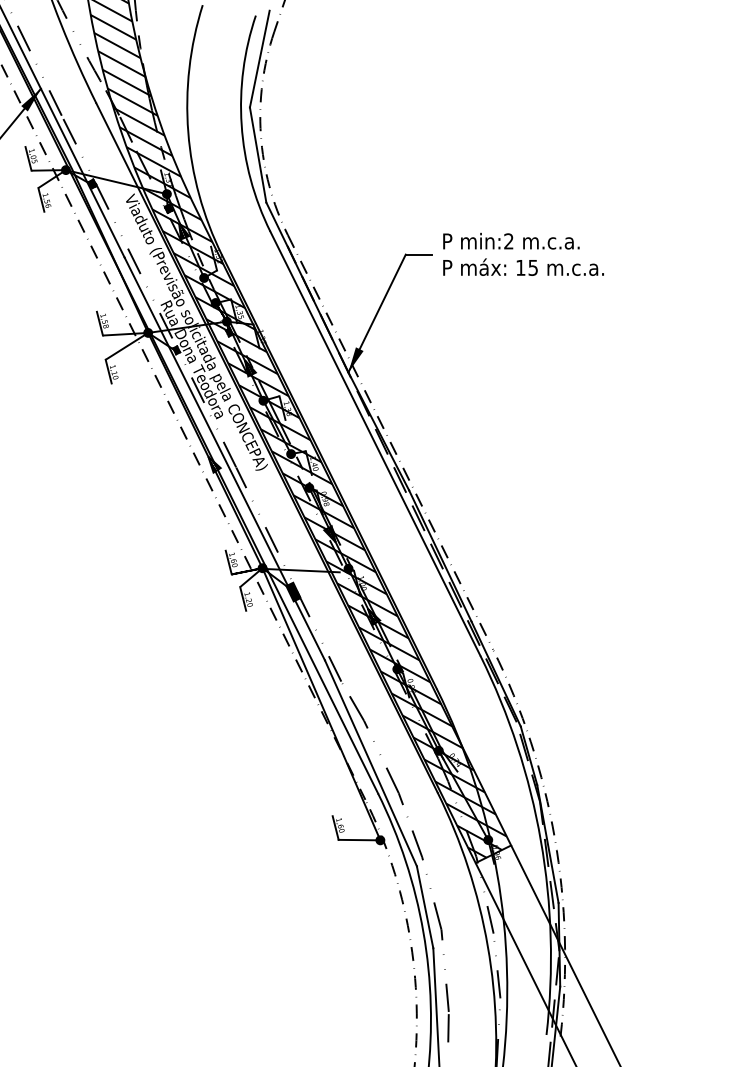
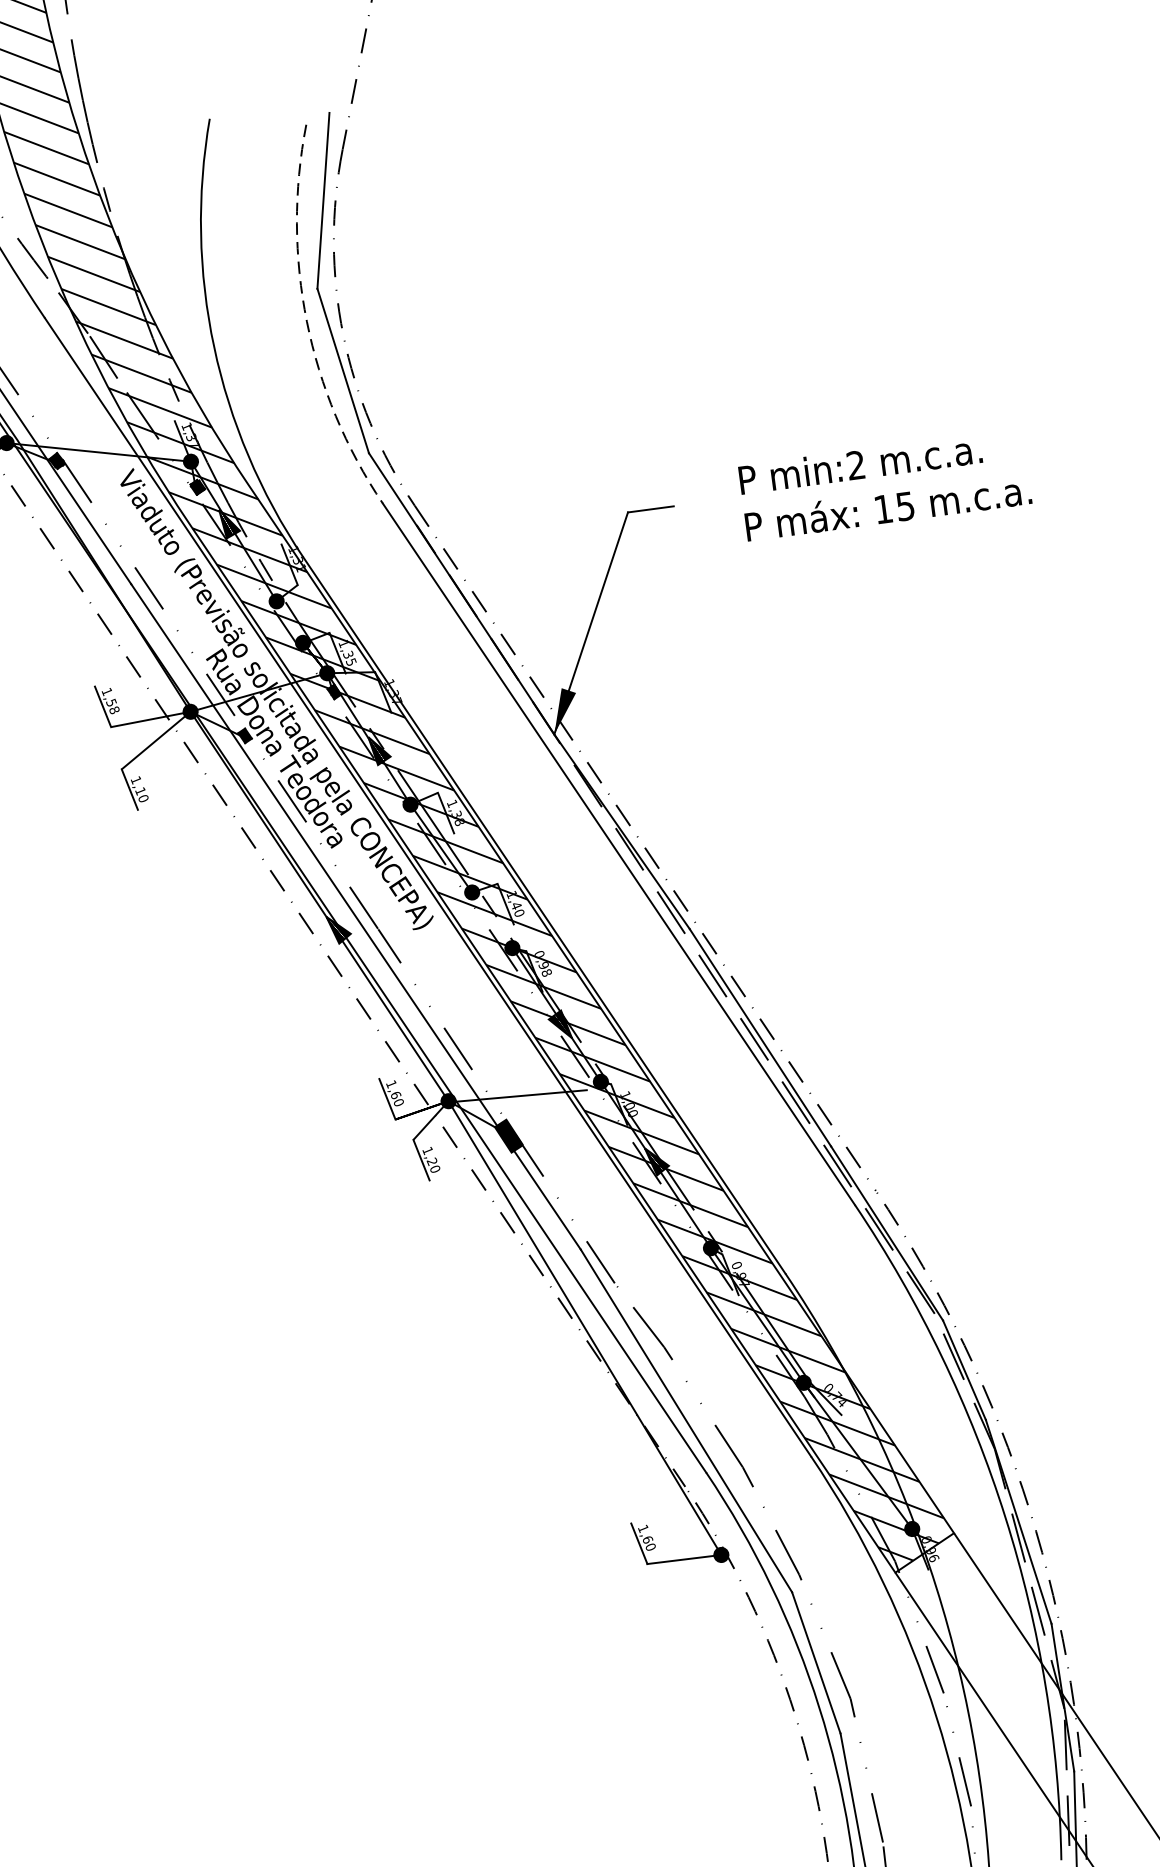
arc: (241, 125) -> (306, 322), solid -> dashed
text: (523, 253) -> (884, 483), moved

